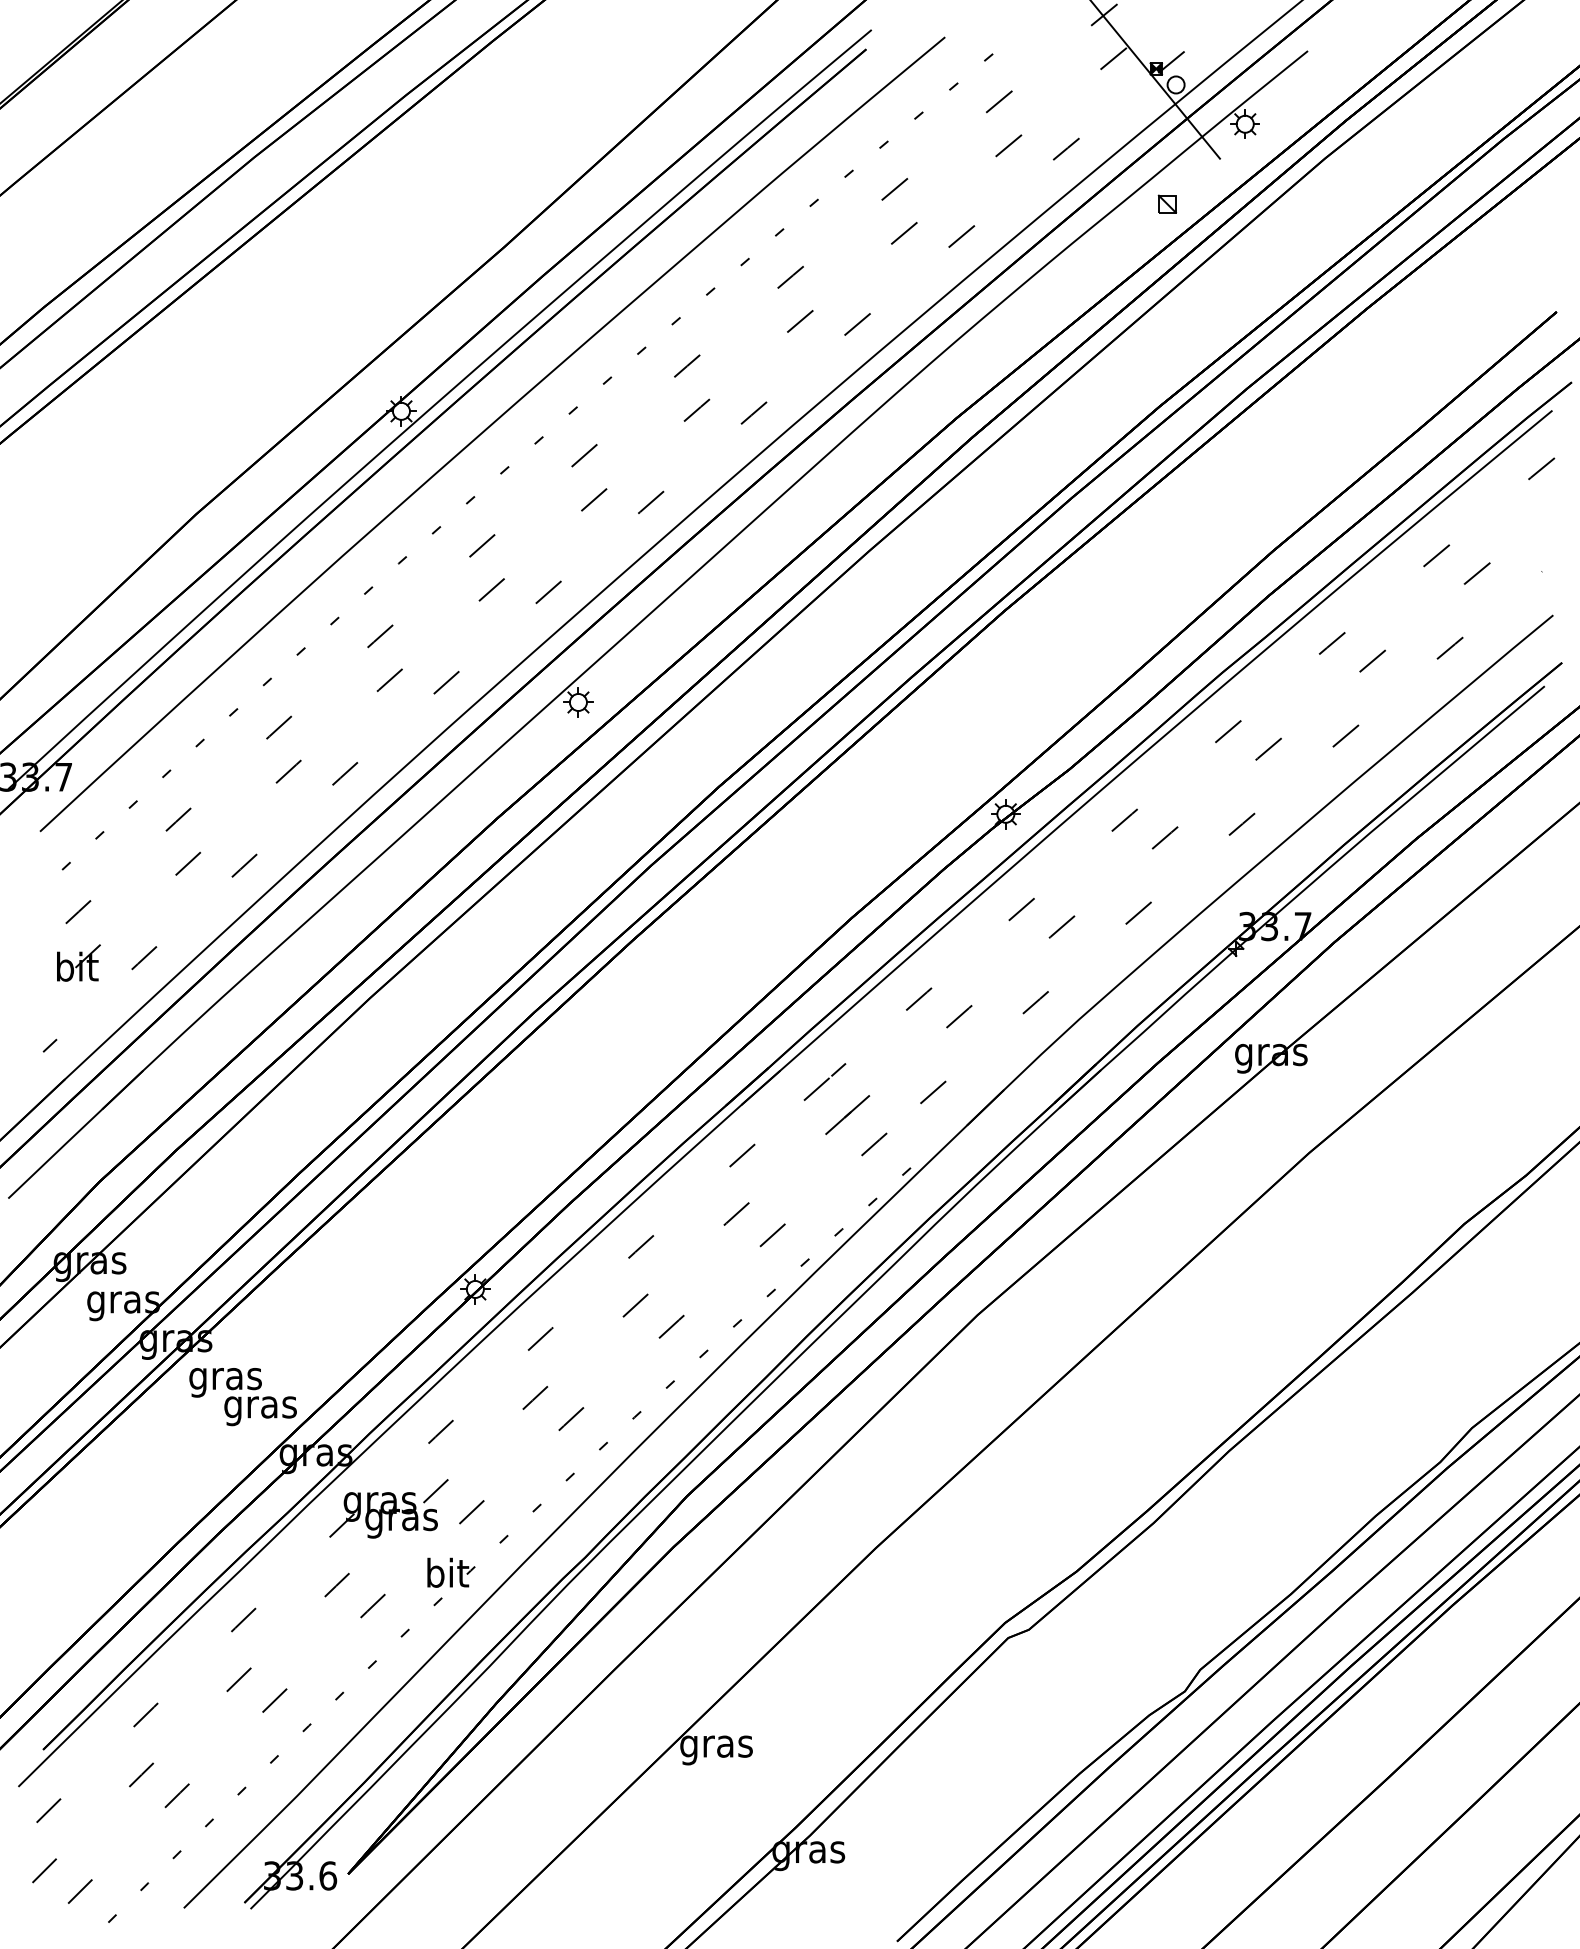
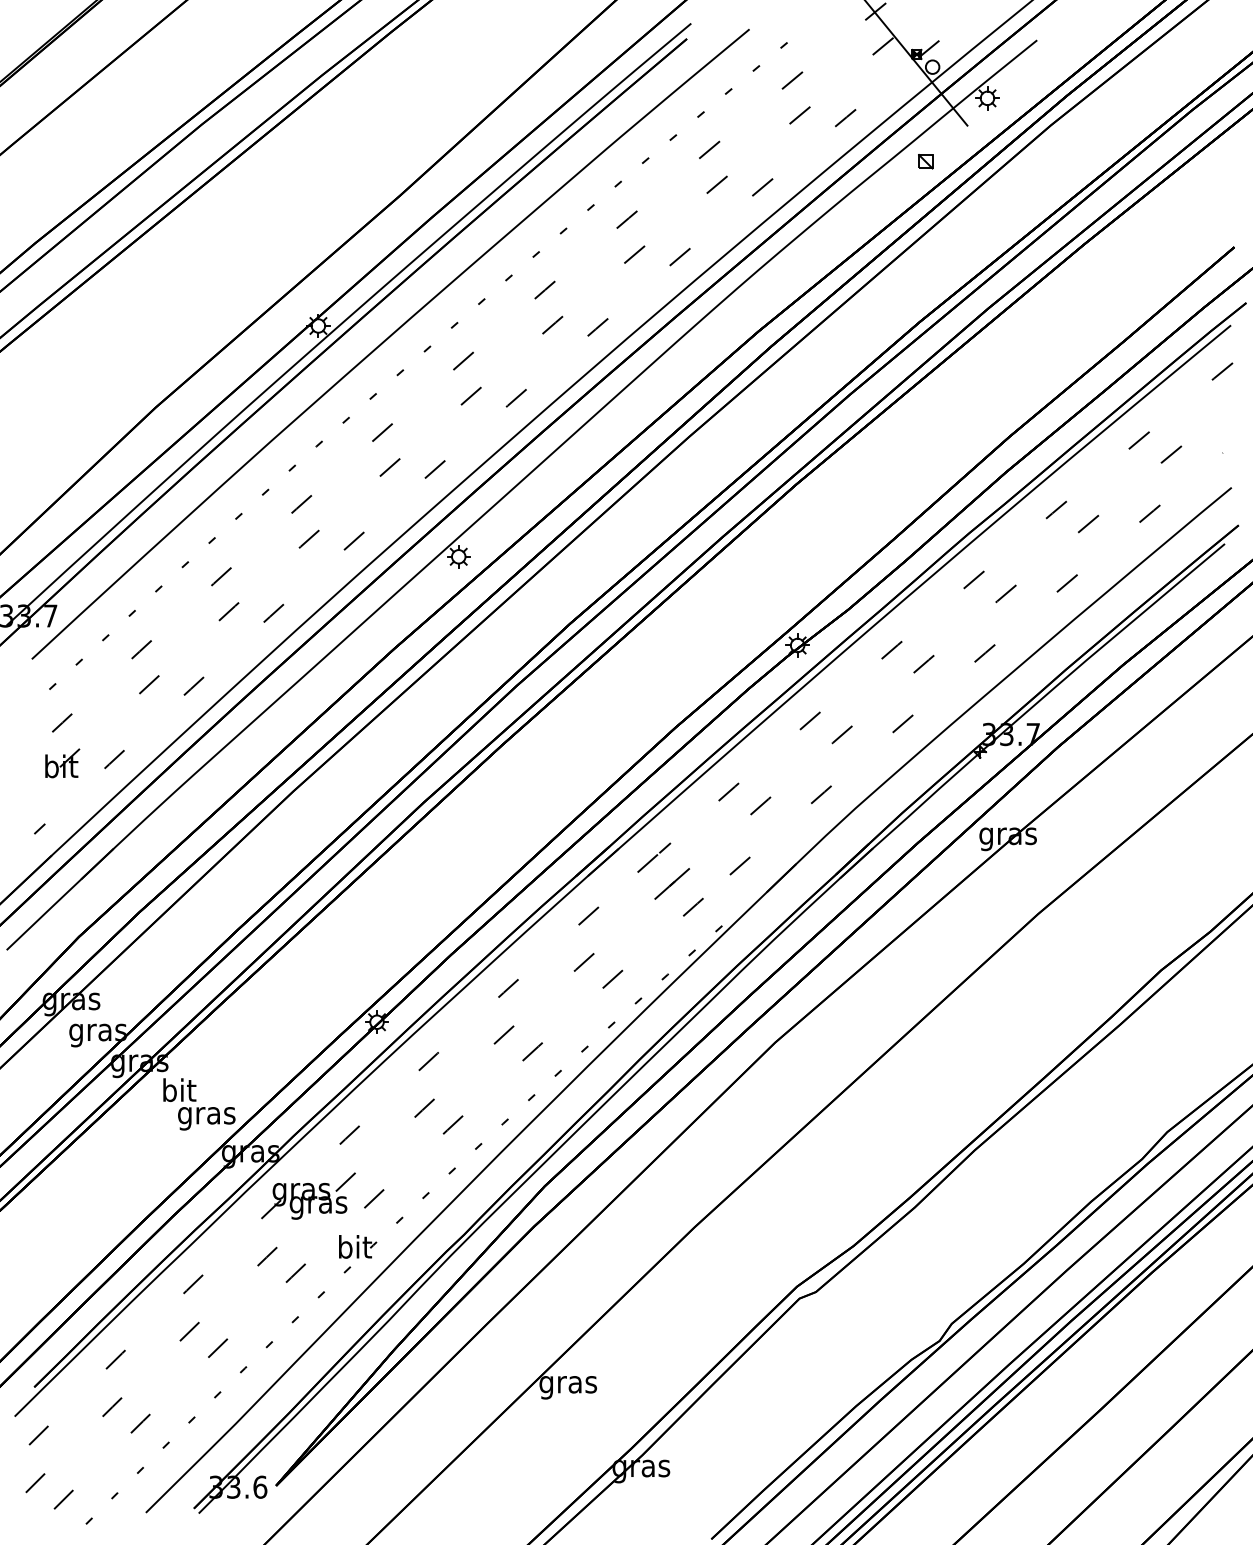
text: (225, 1378) -> (178, 1092), gras -> bit

